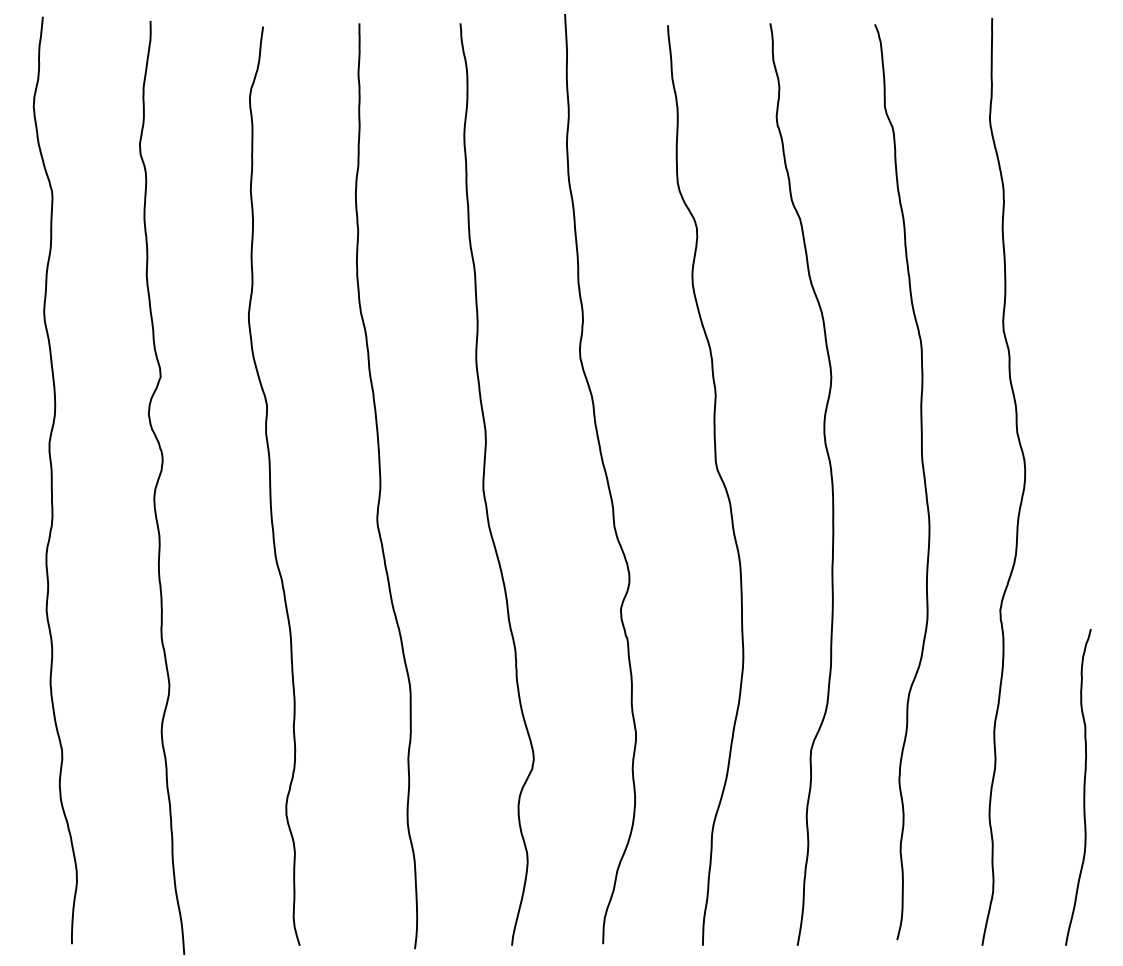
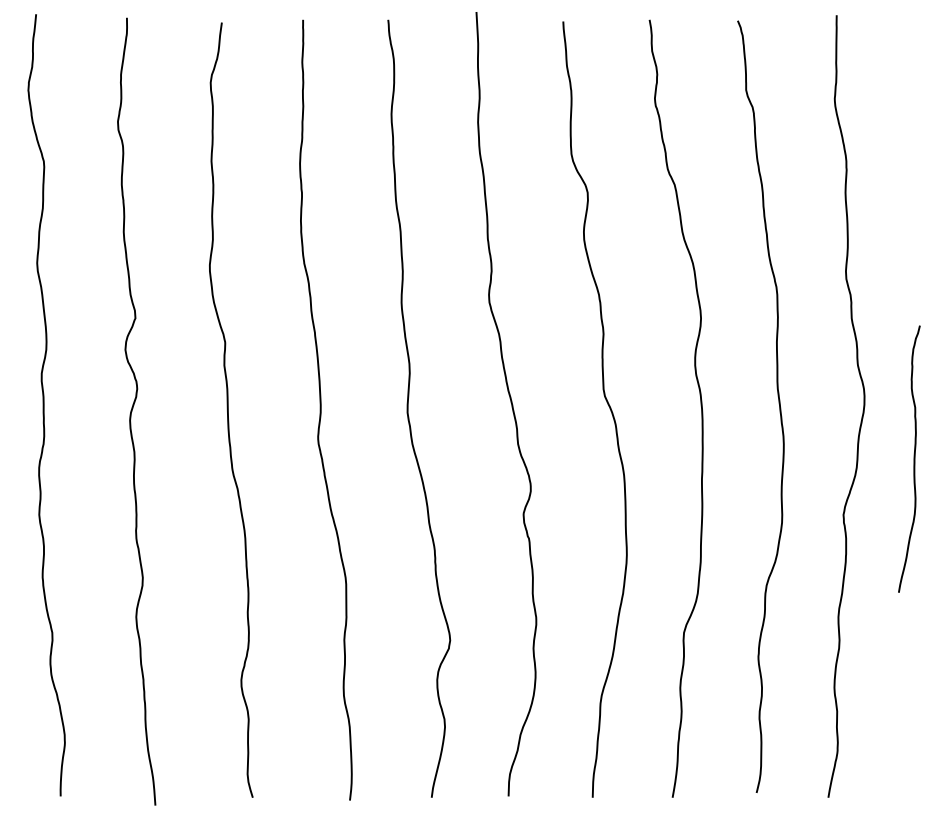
curve: (1083, 786) -> (913, 458), moved

